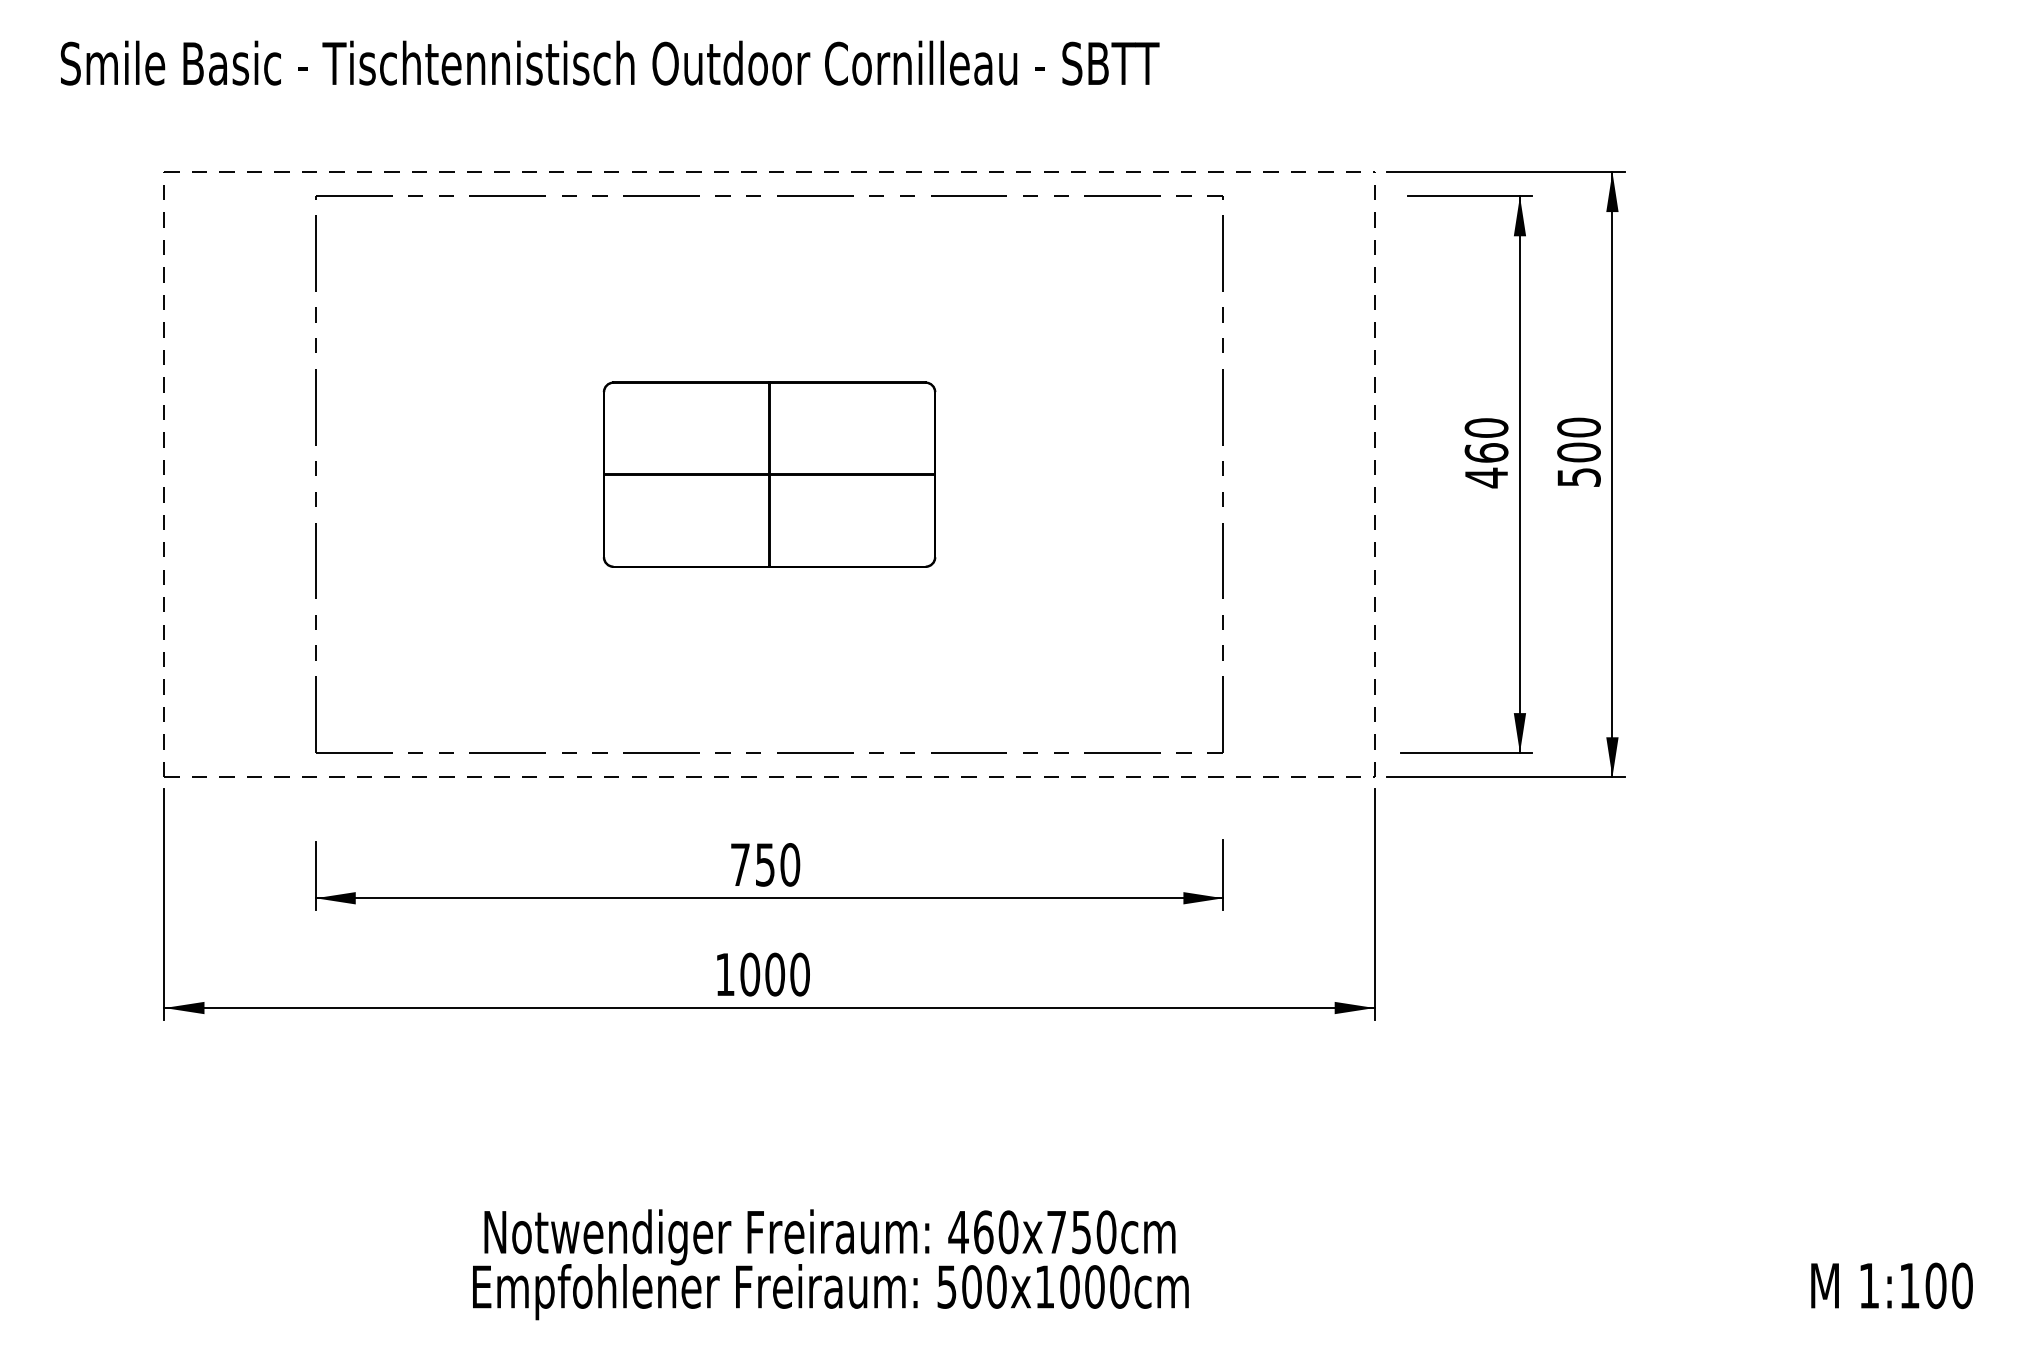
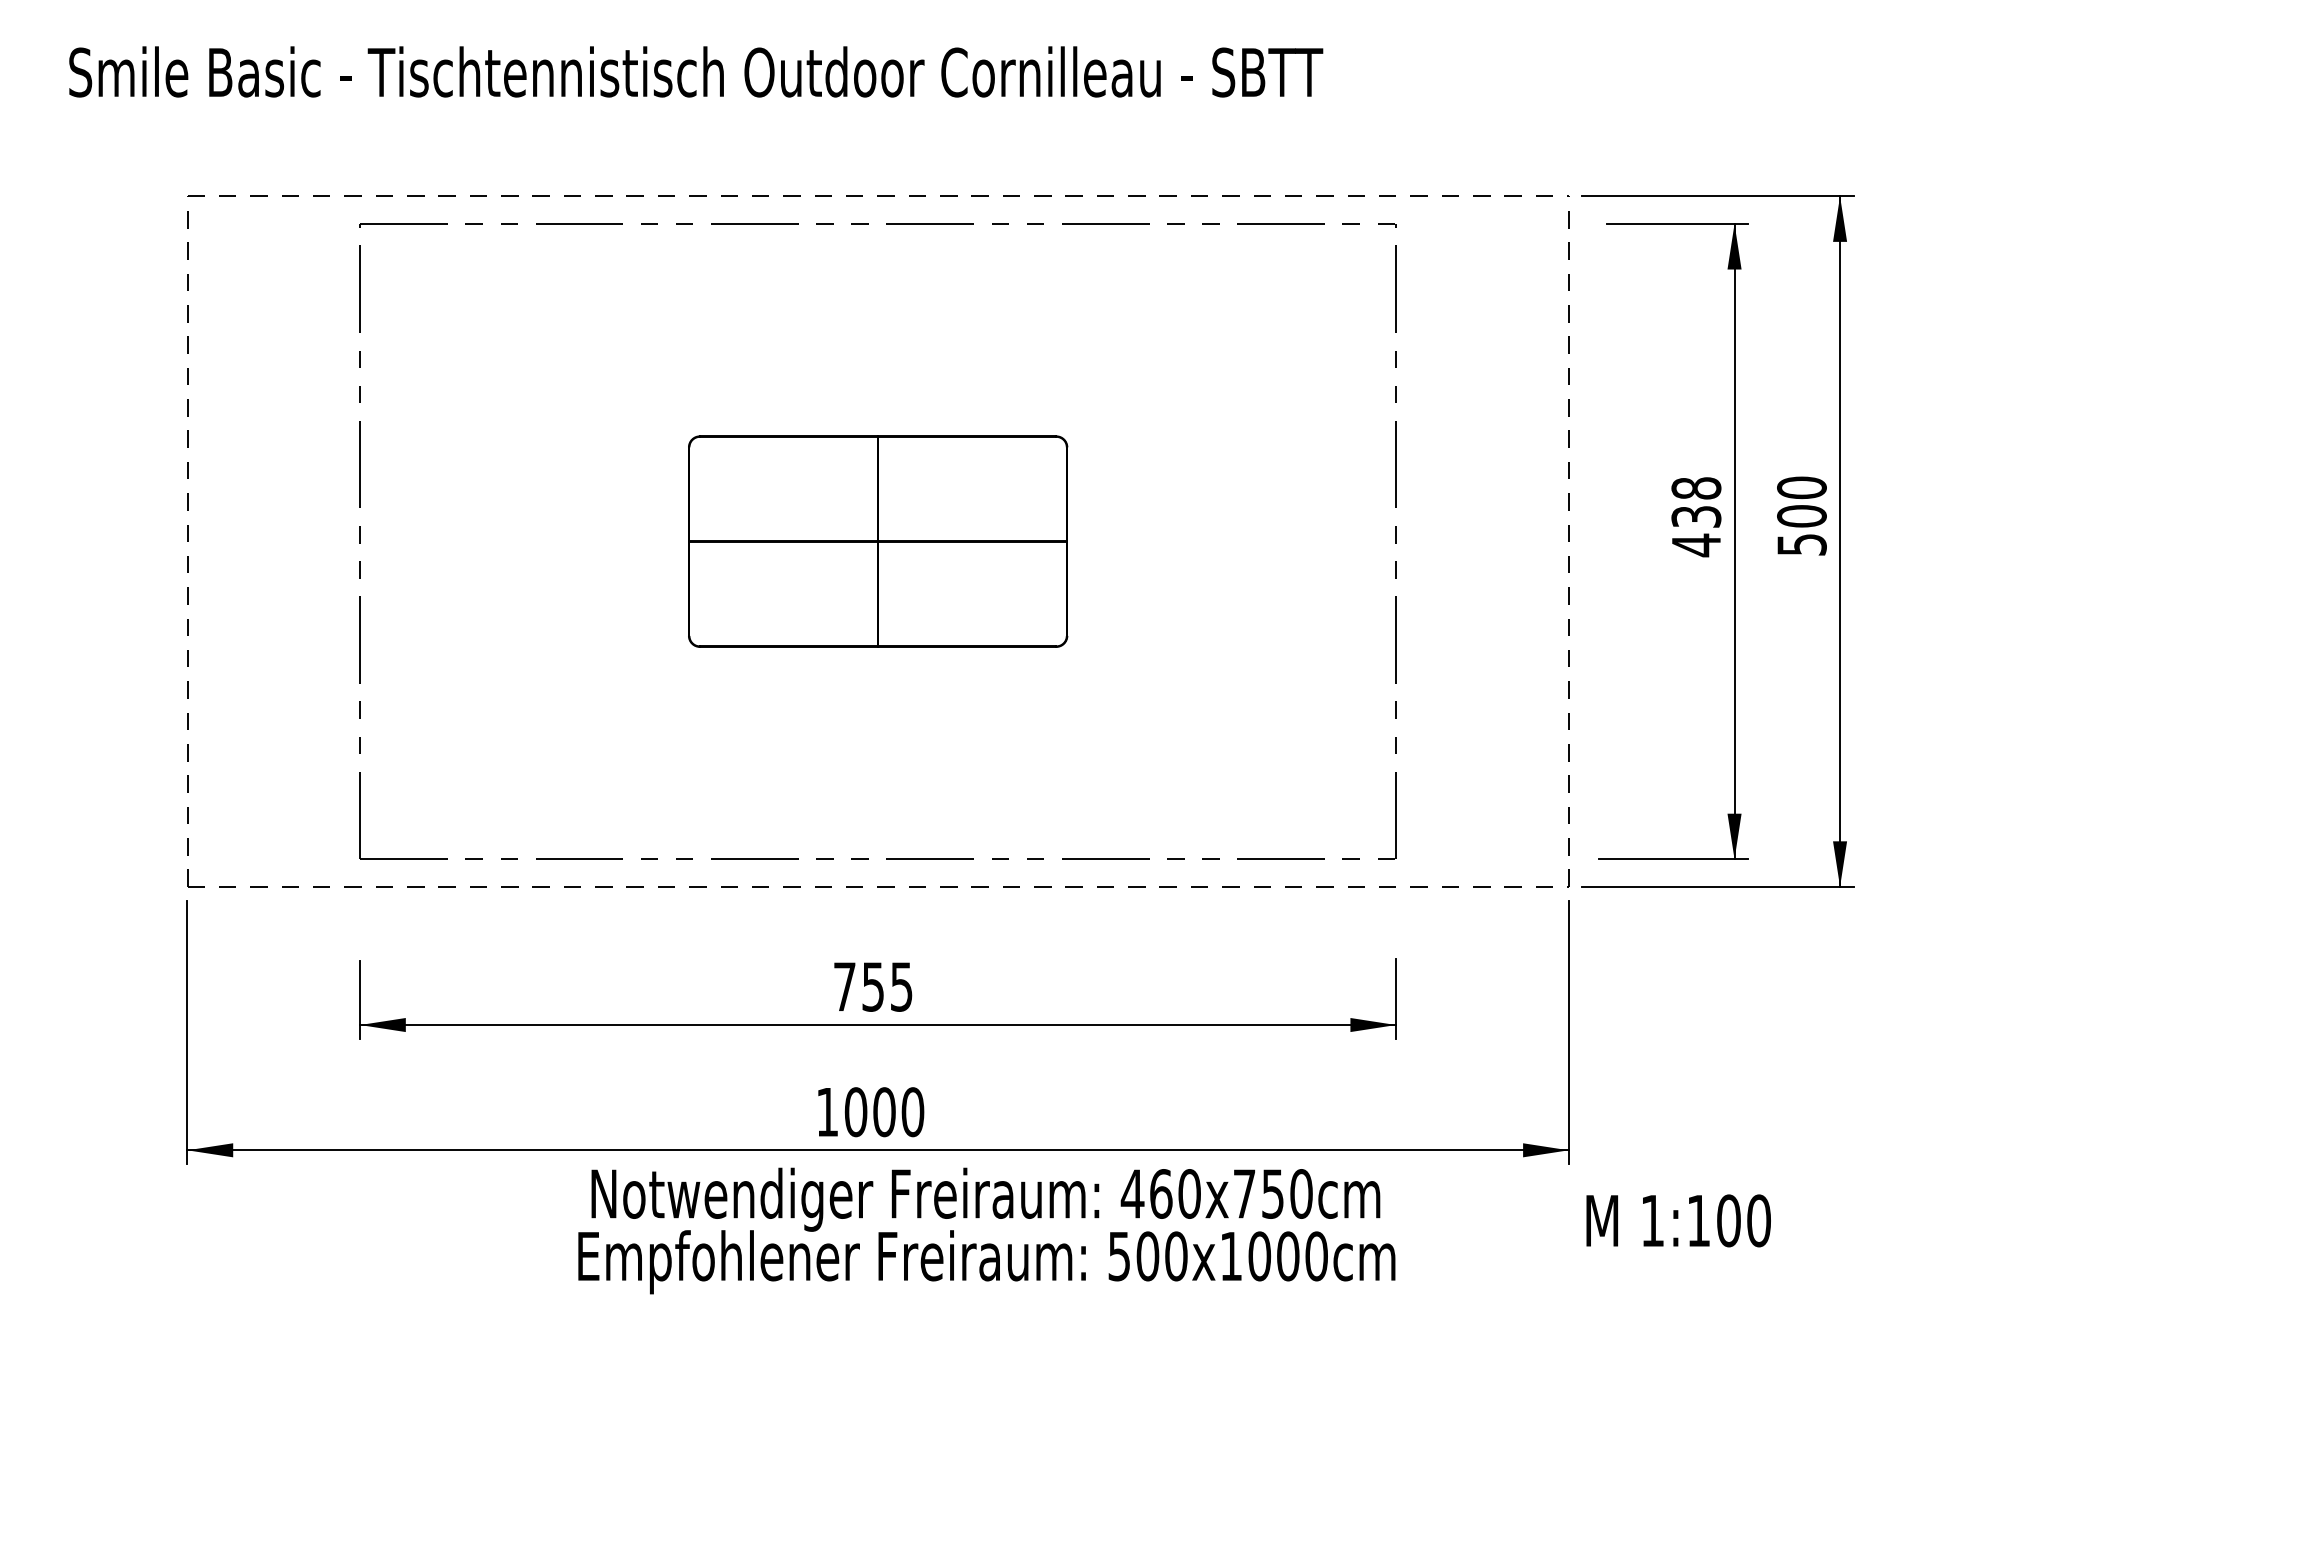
text: (1486, 440) -> (1696, 502), 460 -> 438
text: (790, 864) -> (901, 986), 750 -> 755
text: (830, 1264) -> (986, 1230), moved
text: (1891, 1285) -> (1678, 1220), moved

